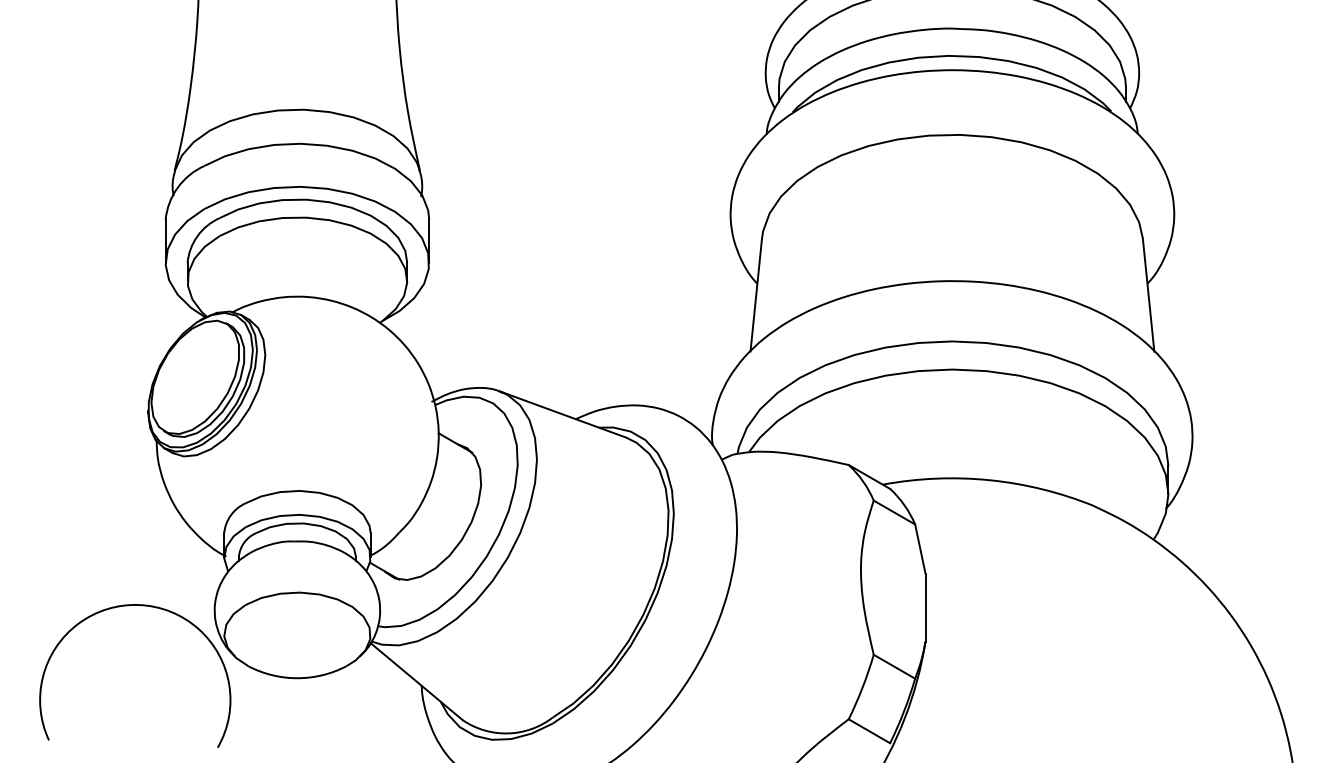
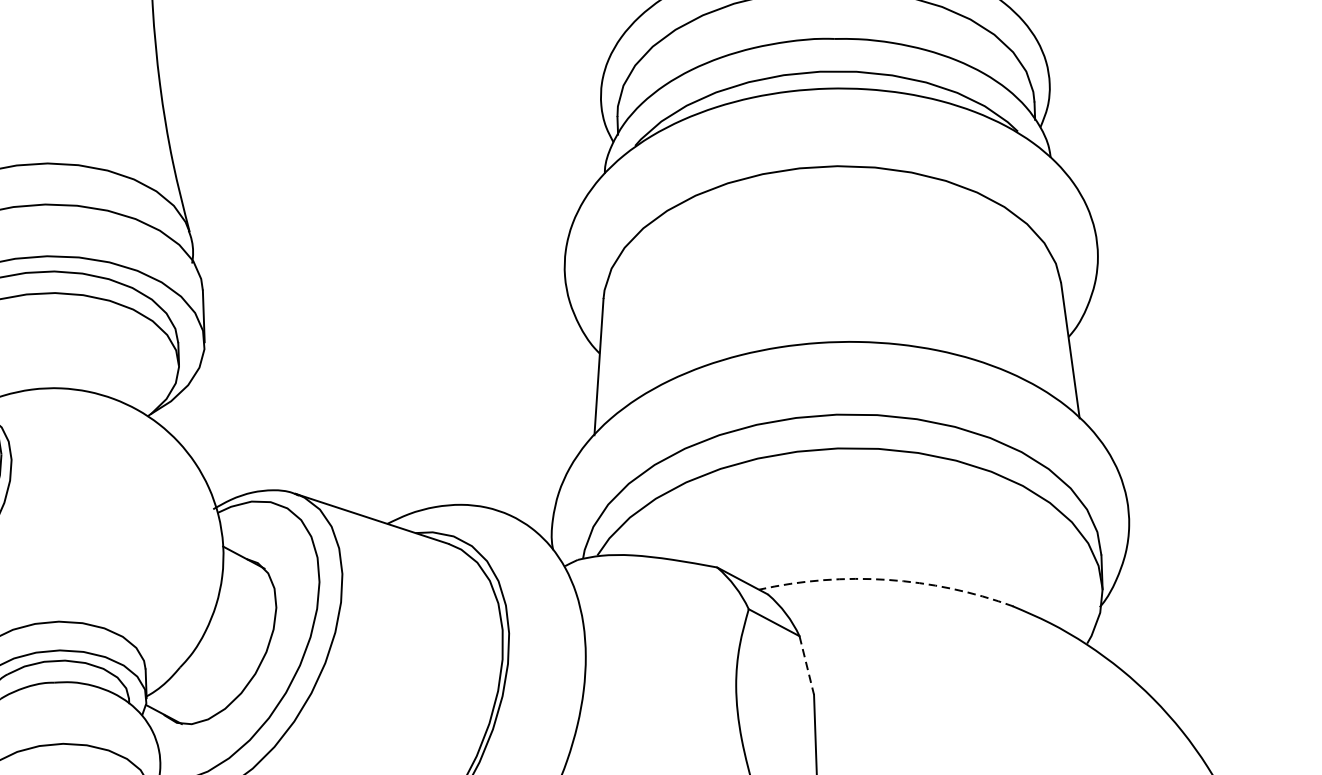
arc: (989, 480) -> (887, 580), solid -> dashed
line: (920, 549) -> (807, 666), solid -> dashed

